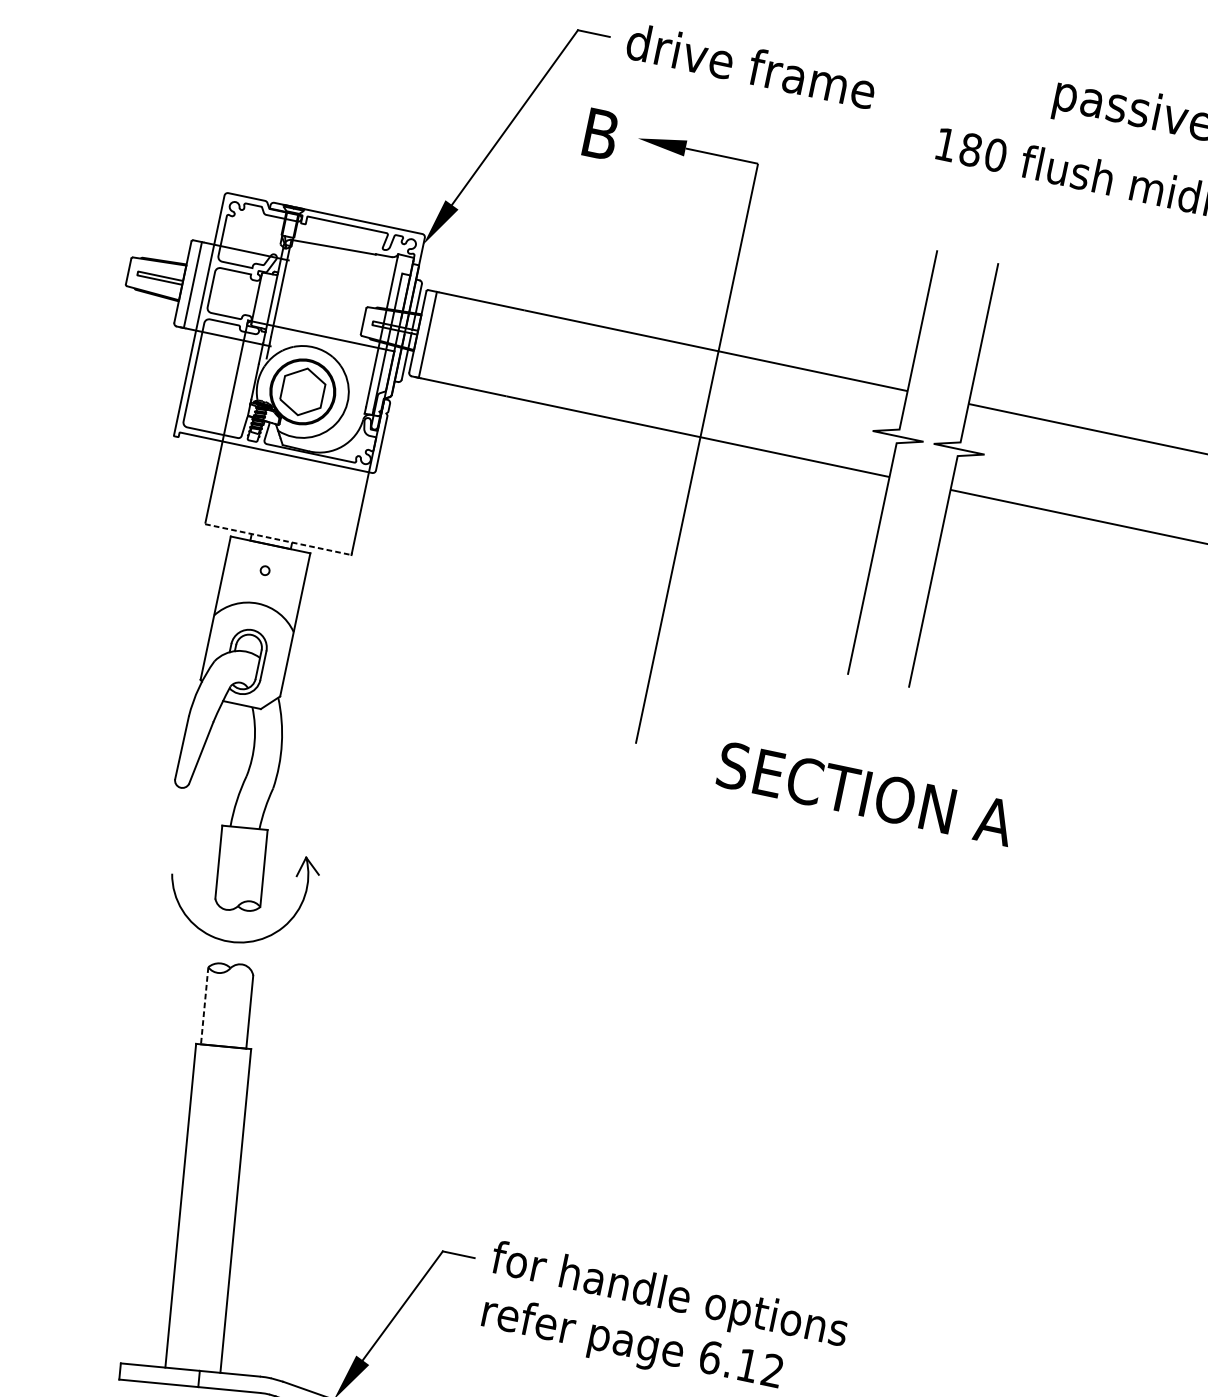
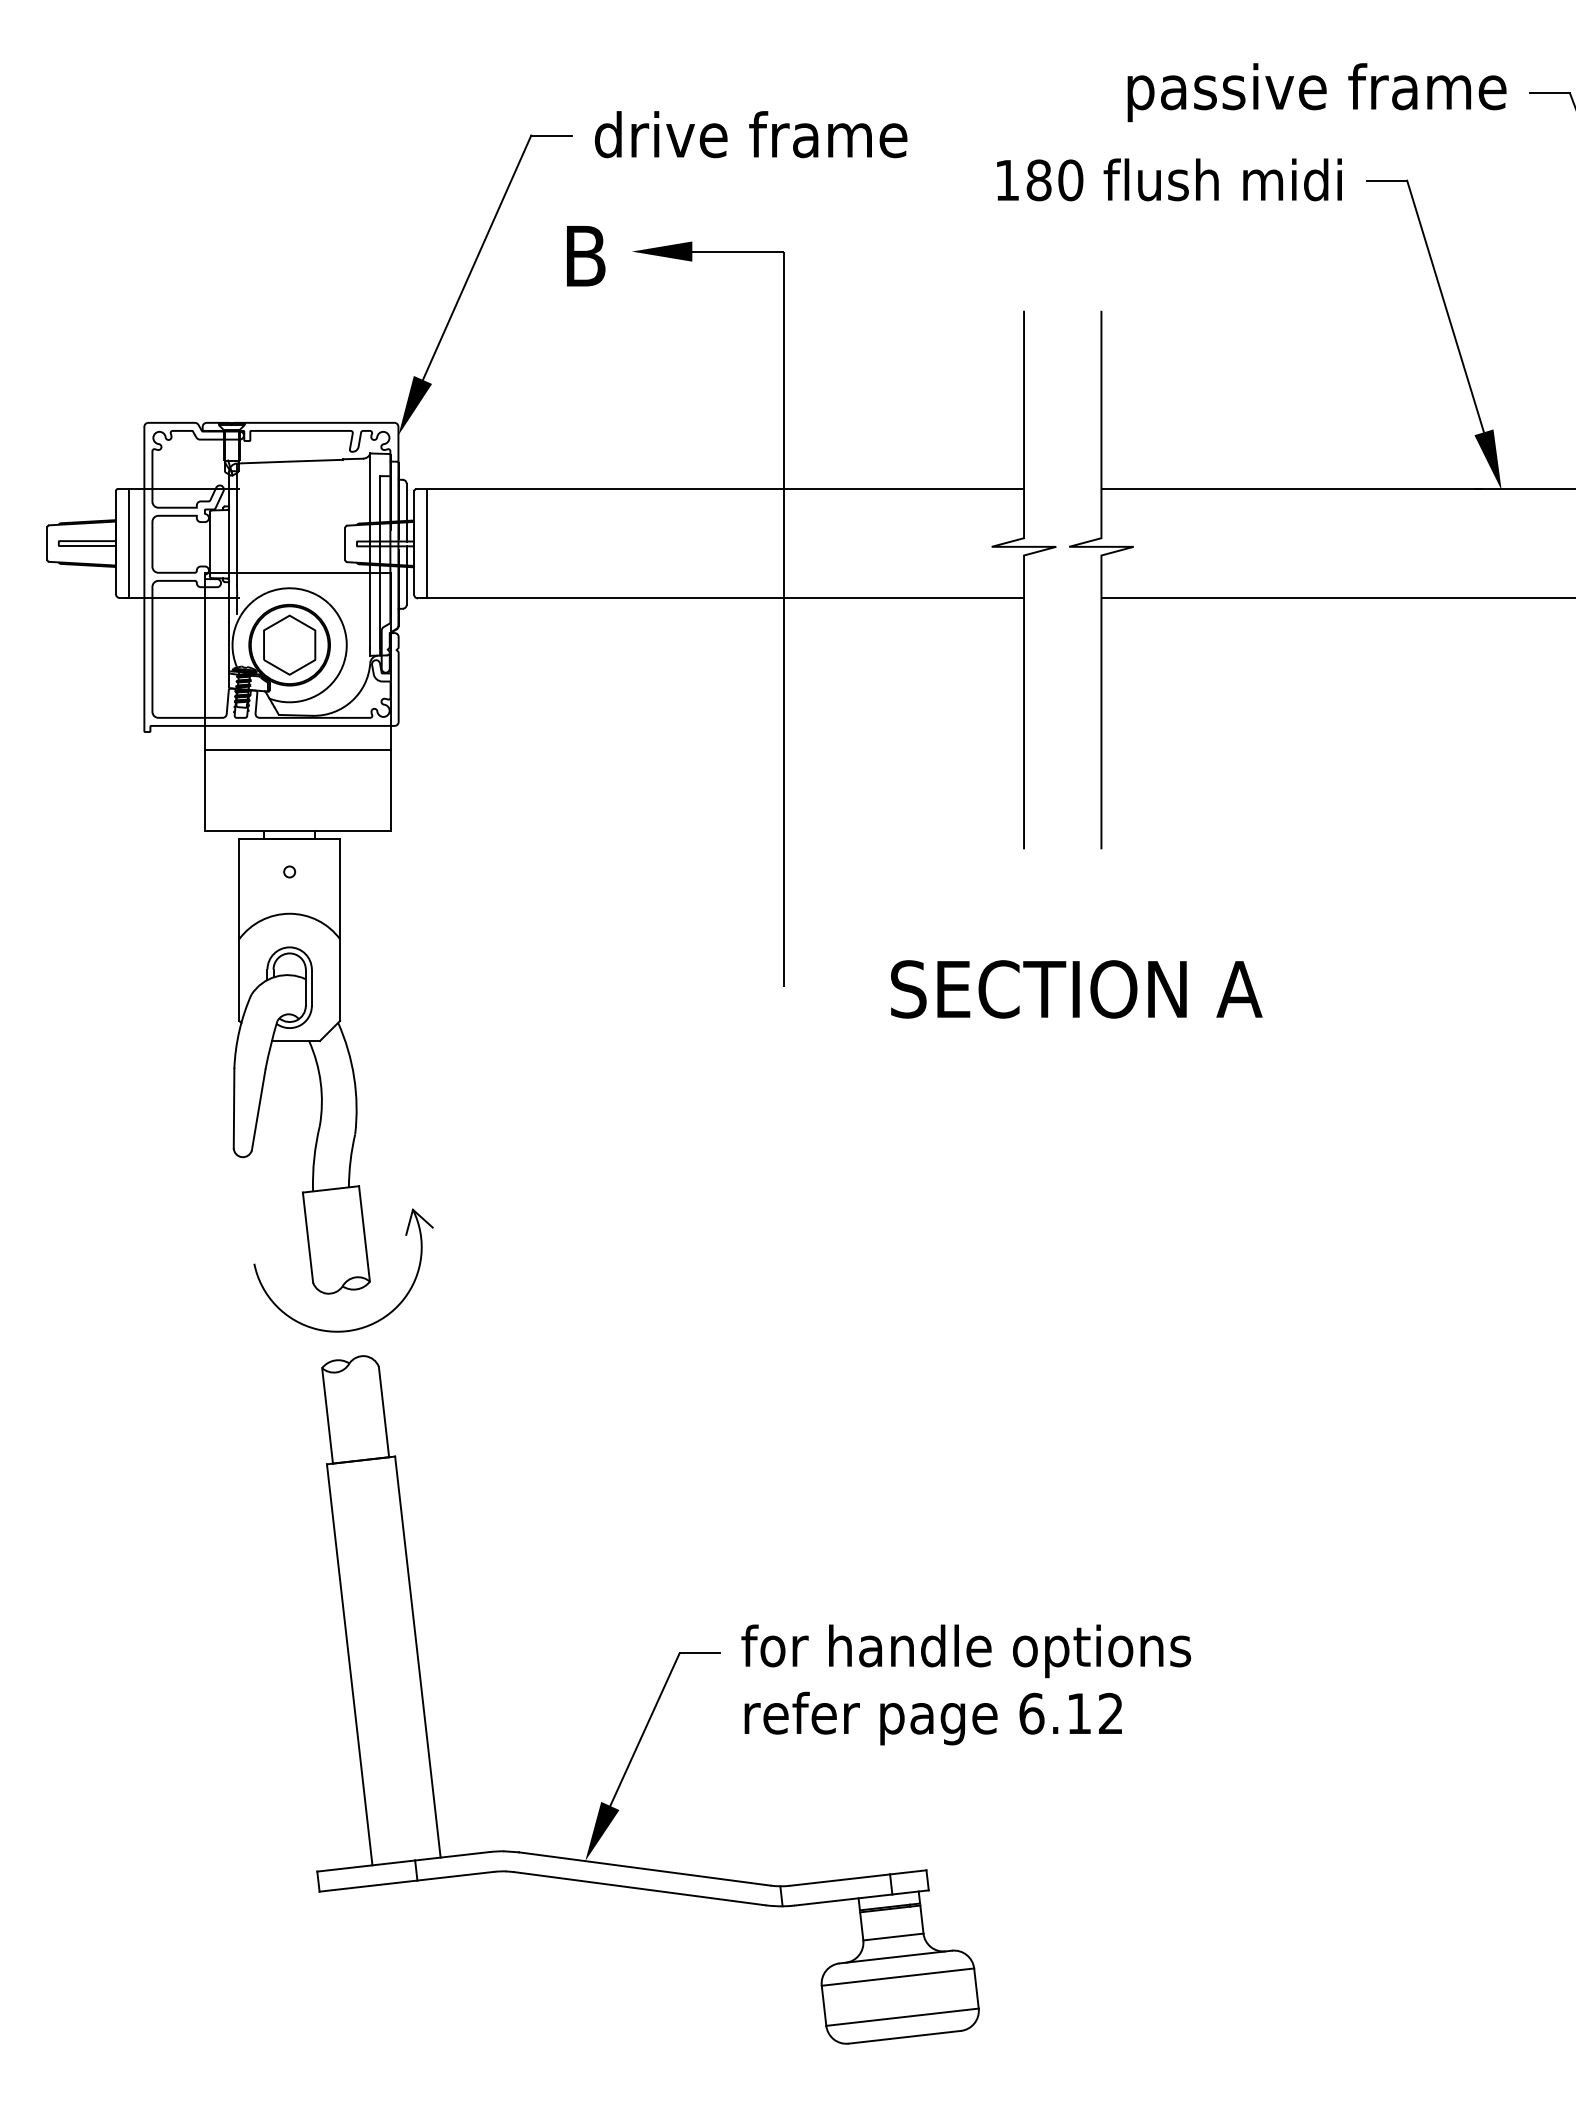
line: (291, 476) -> (297, 750), added
line: (278, 539) -> (297, 830), dashed -> solid
line: (204, 1006) -> (327, 1416), dashed -> solid

